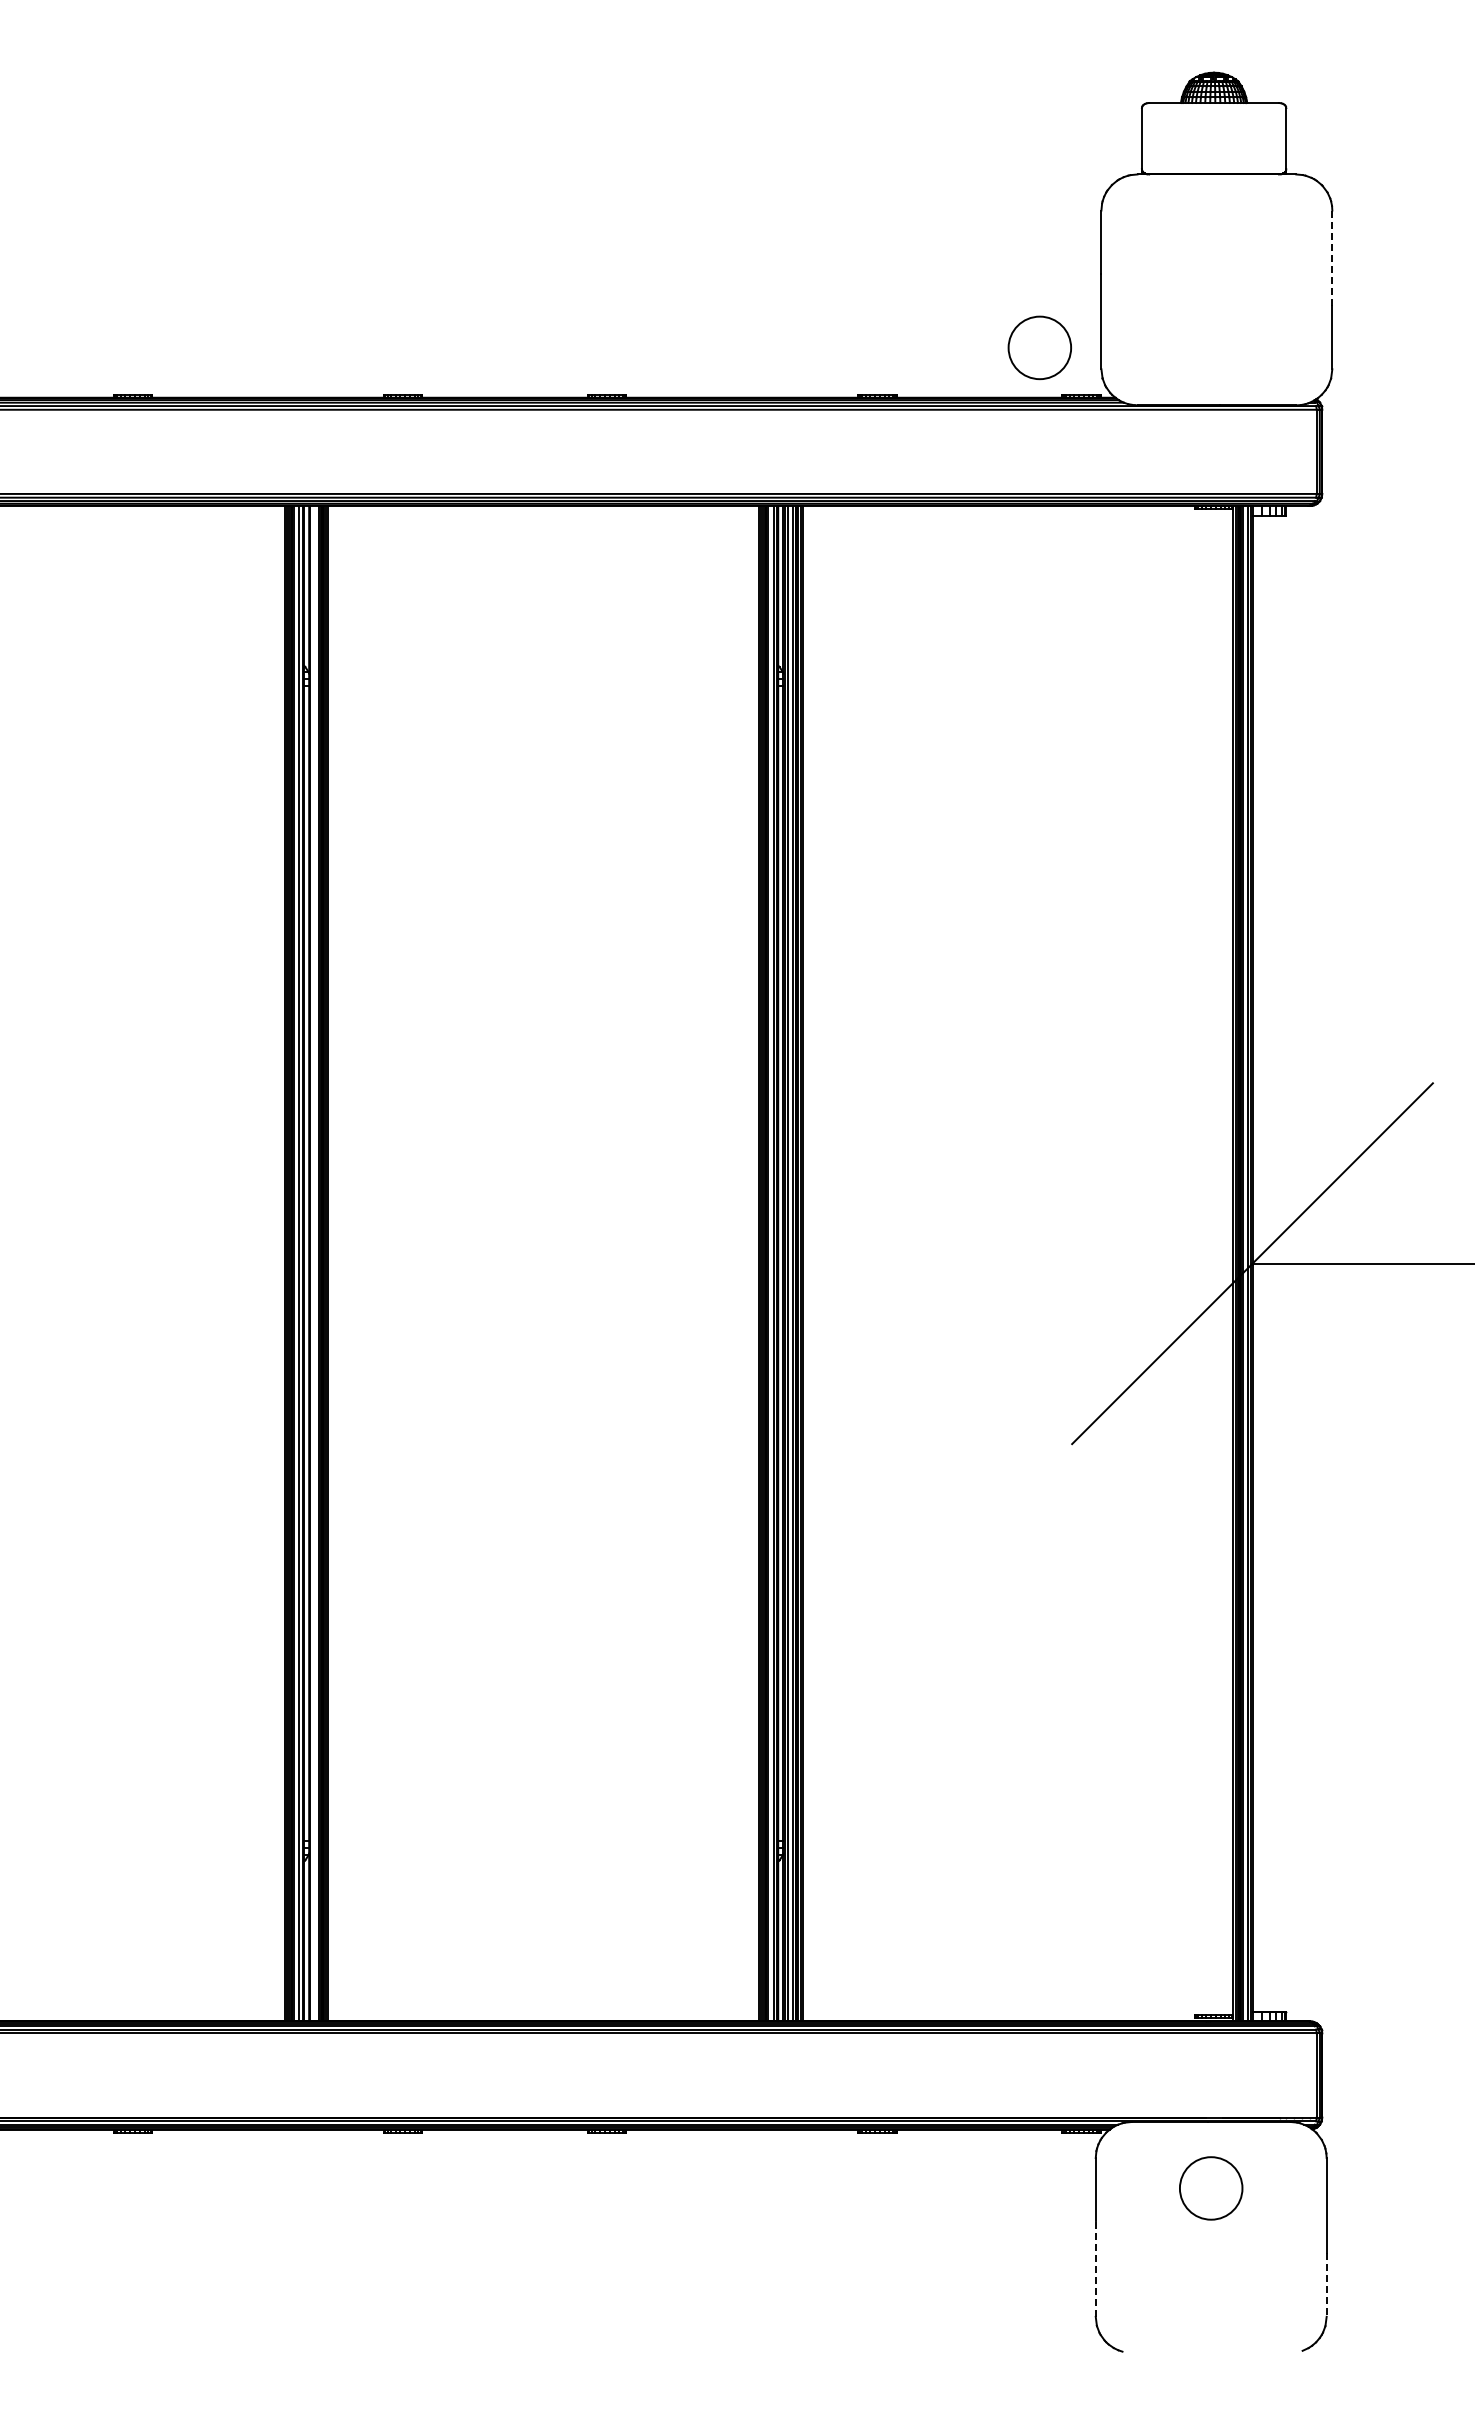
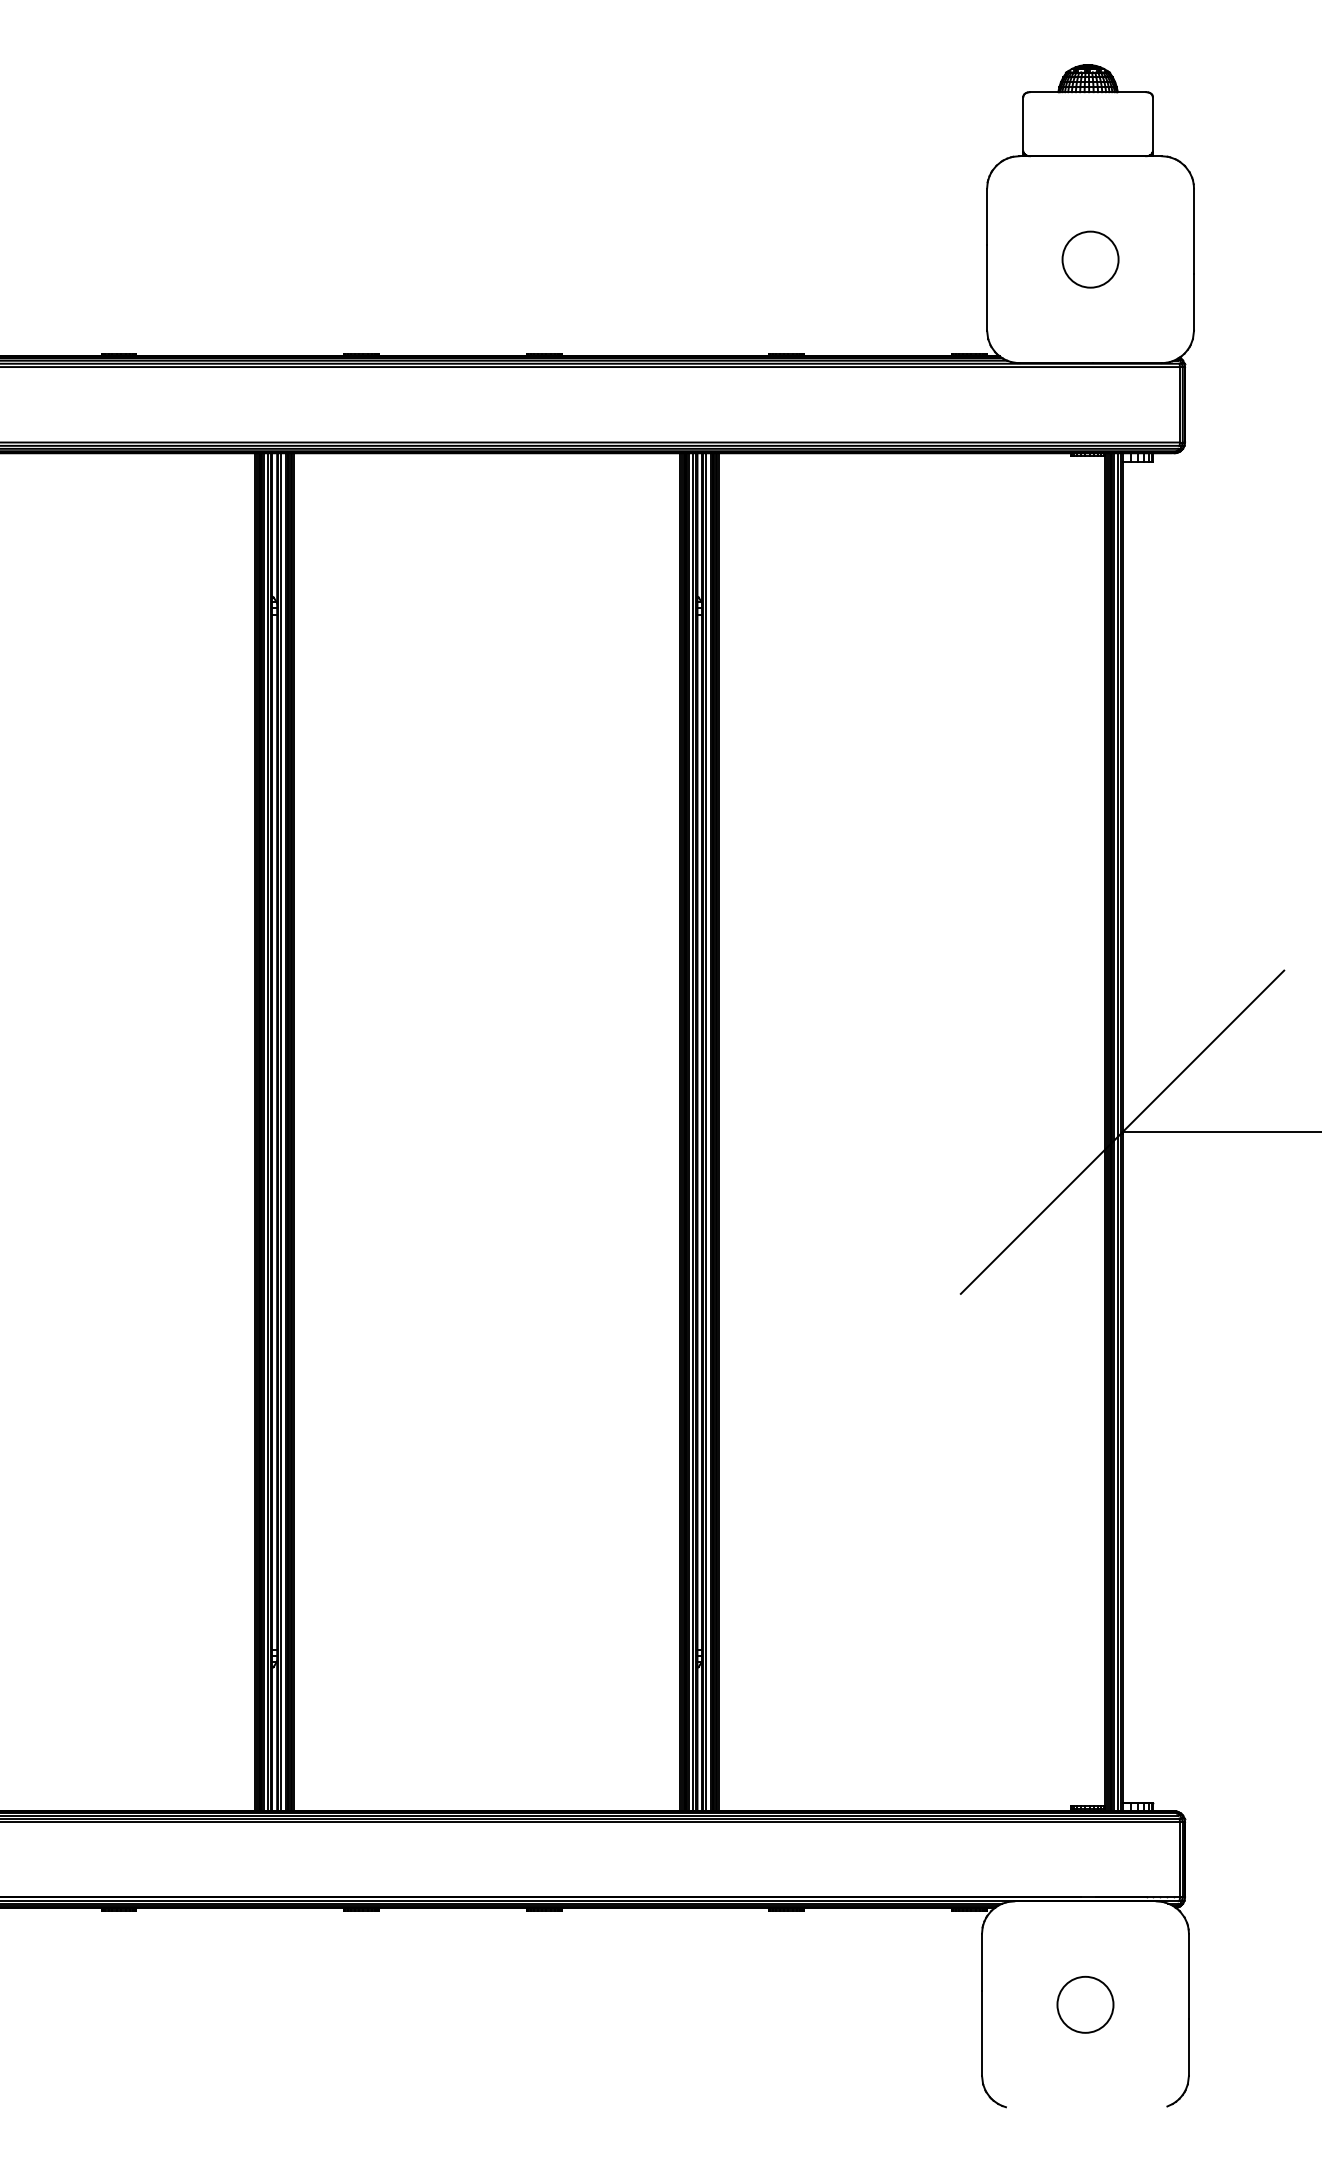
line: (1332, 258) -> (1194, 231), dashed -> solid
circle: (1039, 347) -> (1090, 259), moved
line: (313, 1263) -> (281, 1132), added
circle: (1211, 2188) -> (1085, 2004), moved
line: (1095, 2269) -> (981, 2033), dashed -> solid
line: (1326, 2285) -> (1188, 2047), dashed -> solid

